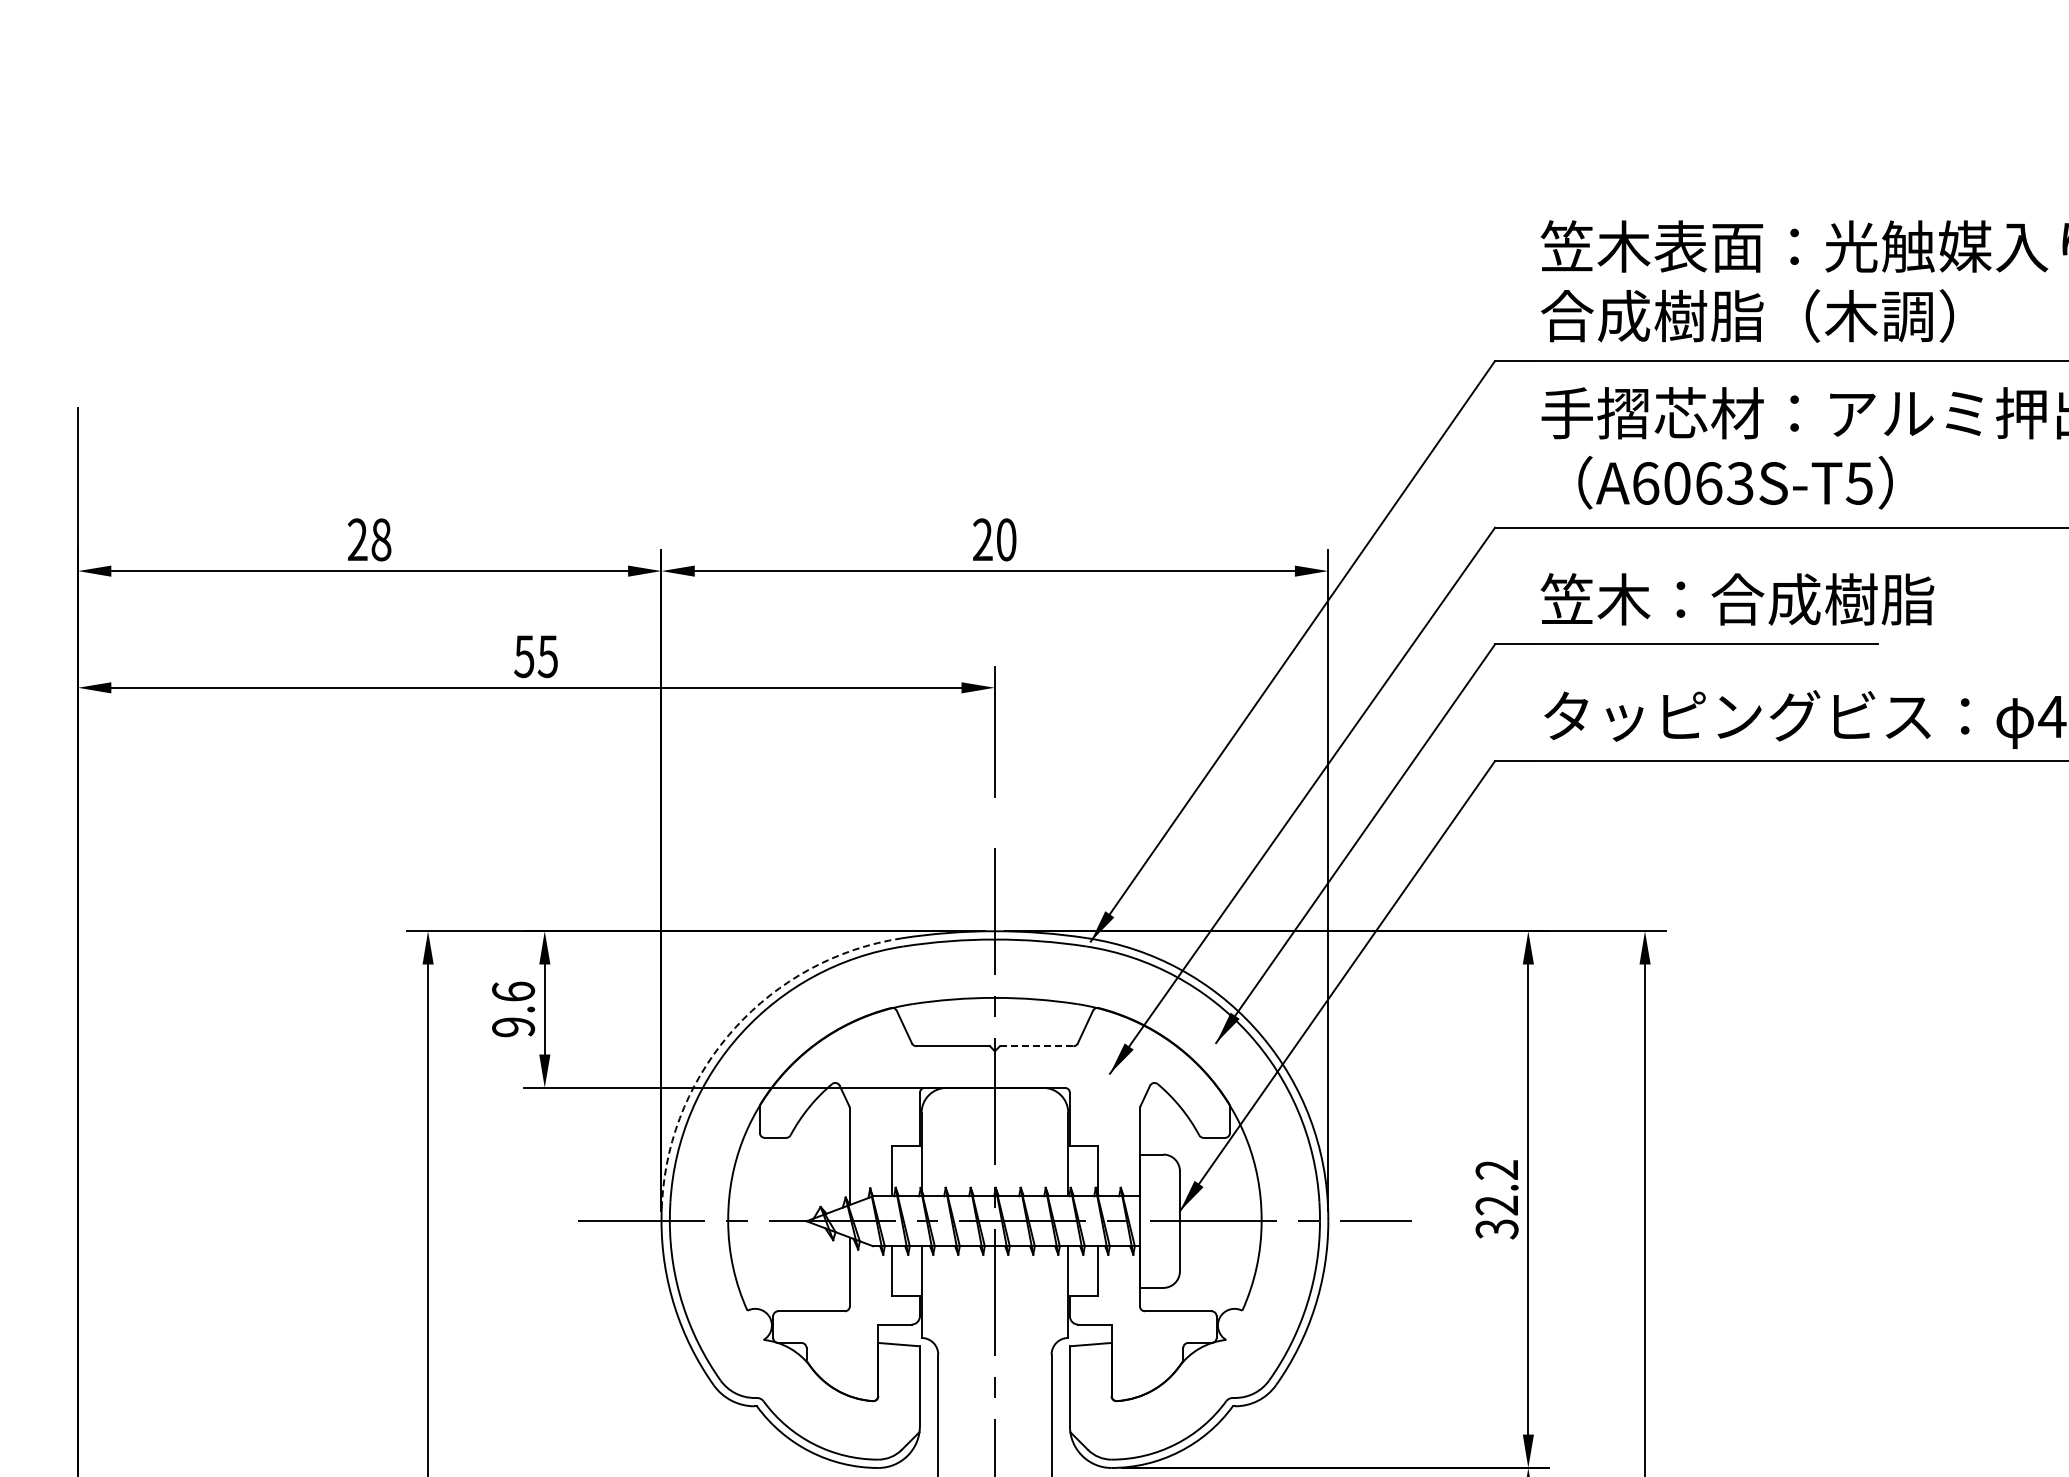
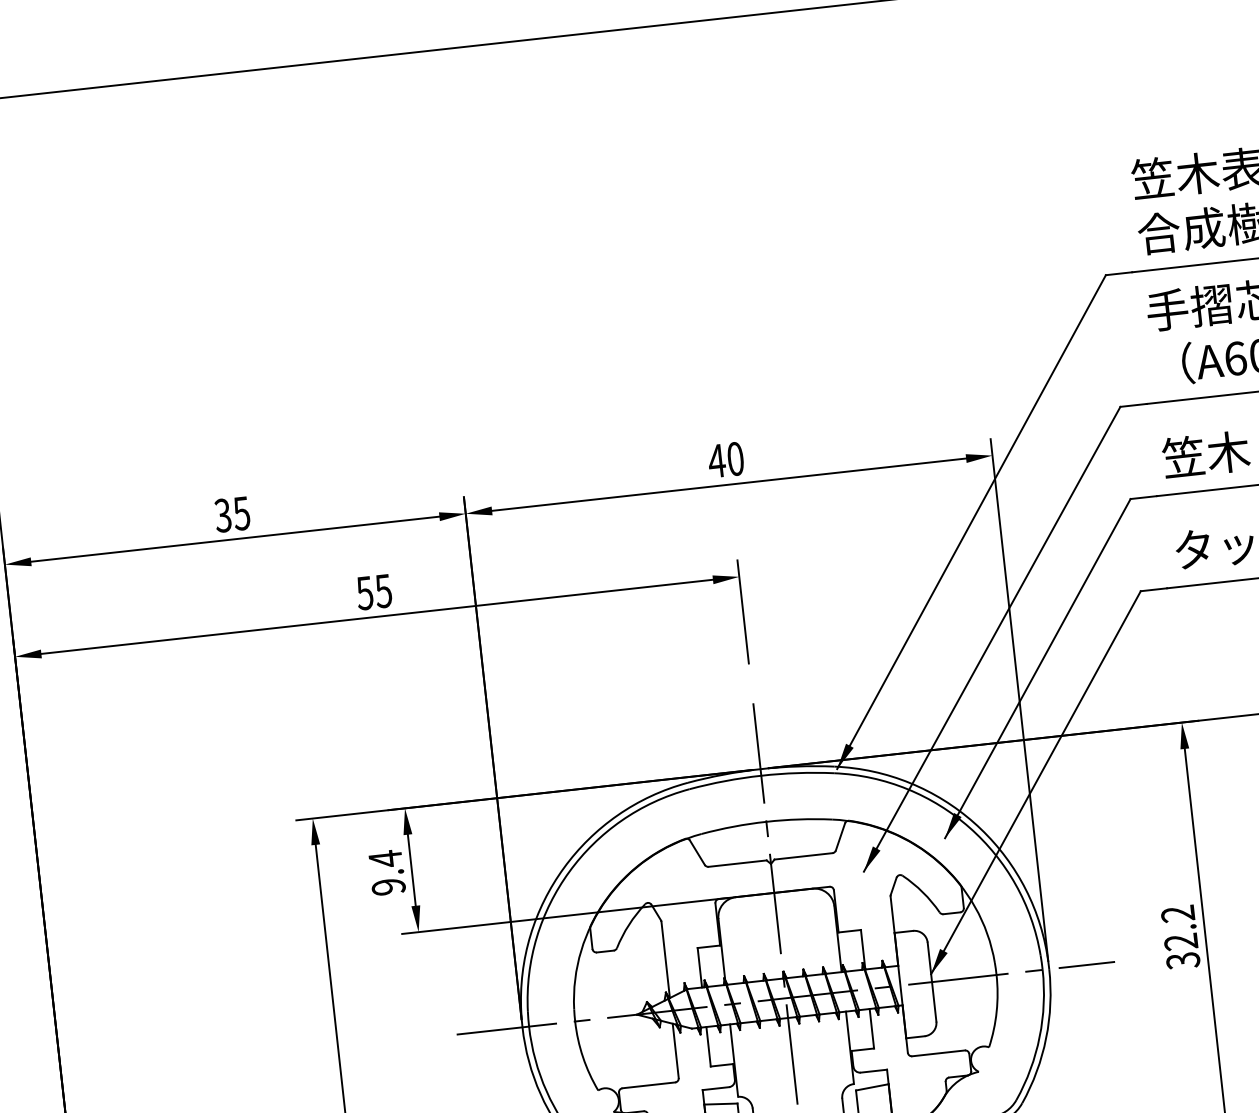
text: (369, 539) -> (232, 514), 28 -> 35
text: (982, 539) -> (716, 460), 20 -> 40
text: (513, 991) -> (385, 858), 9.6 -> 9.4
arc: (735, 1027) -> (564, 867), dashed -> solid
line: (1036, 1046) -> (803, 856), dashed -> solid

